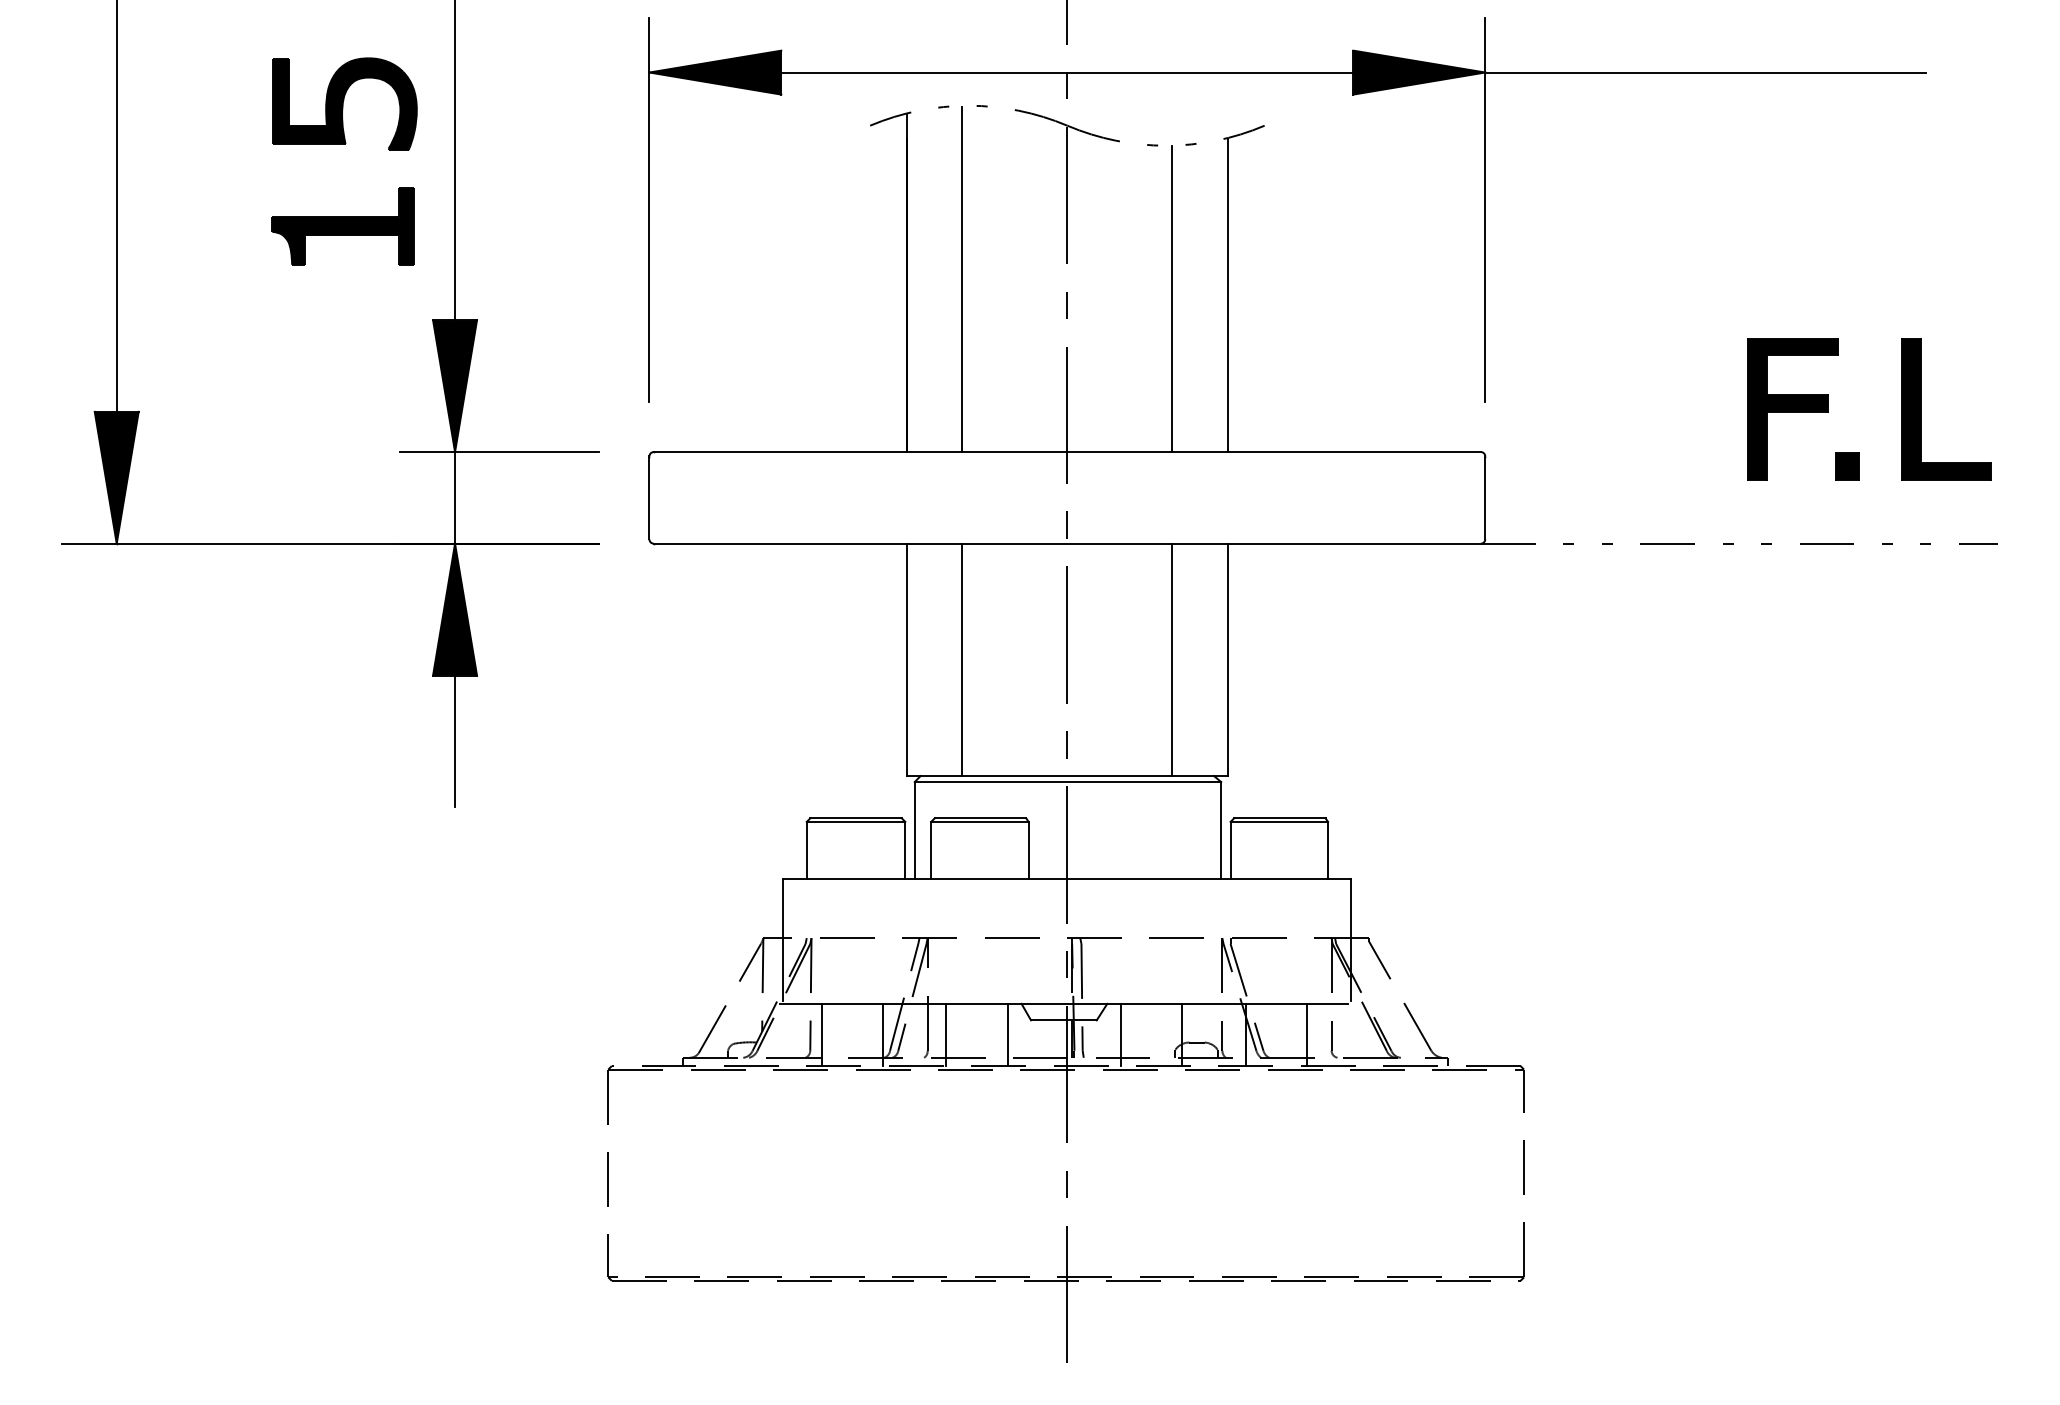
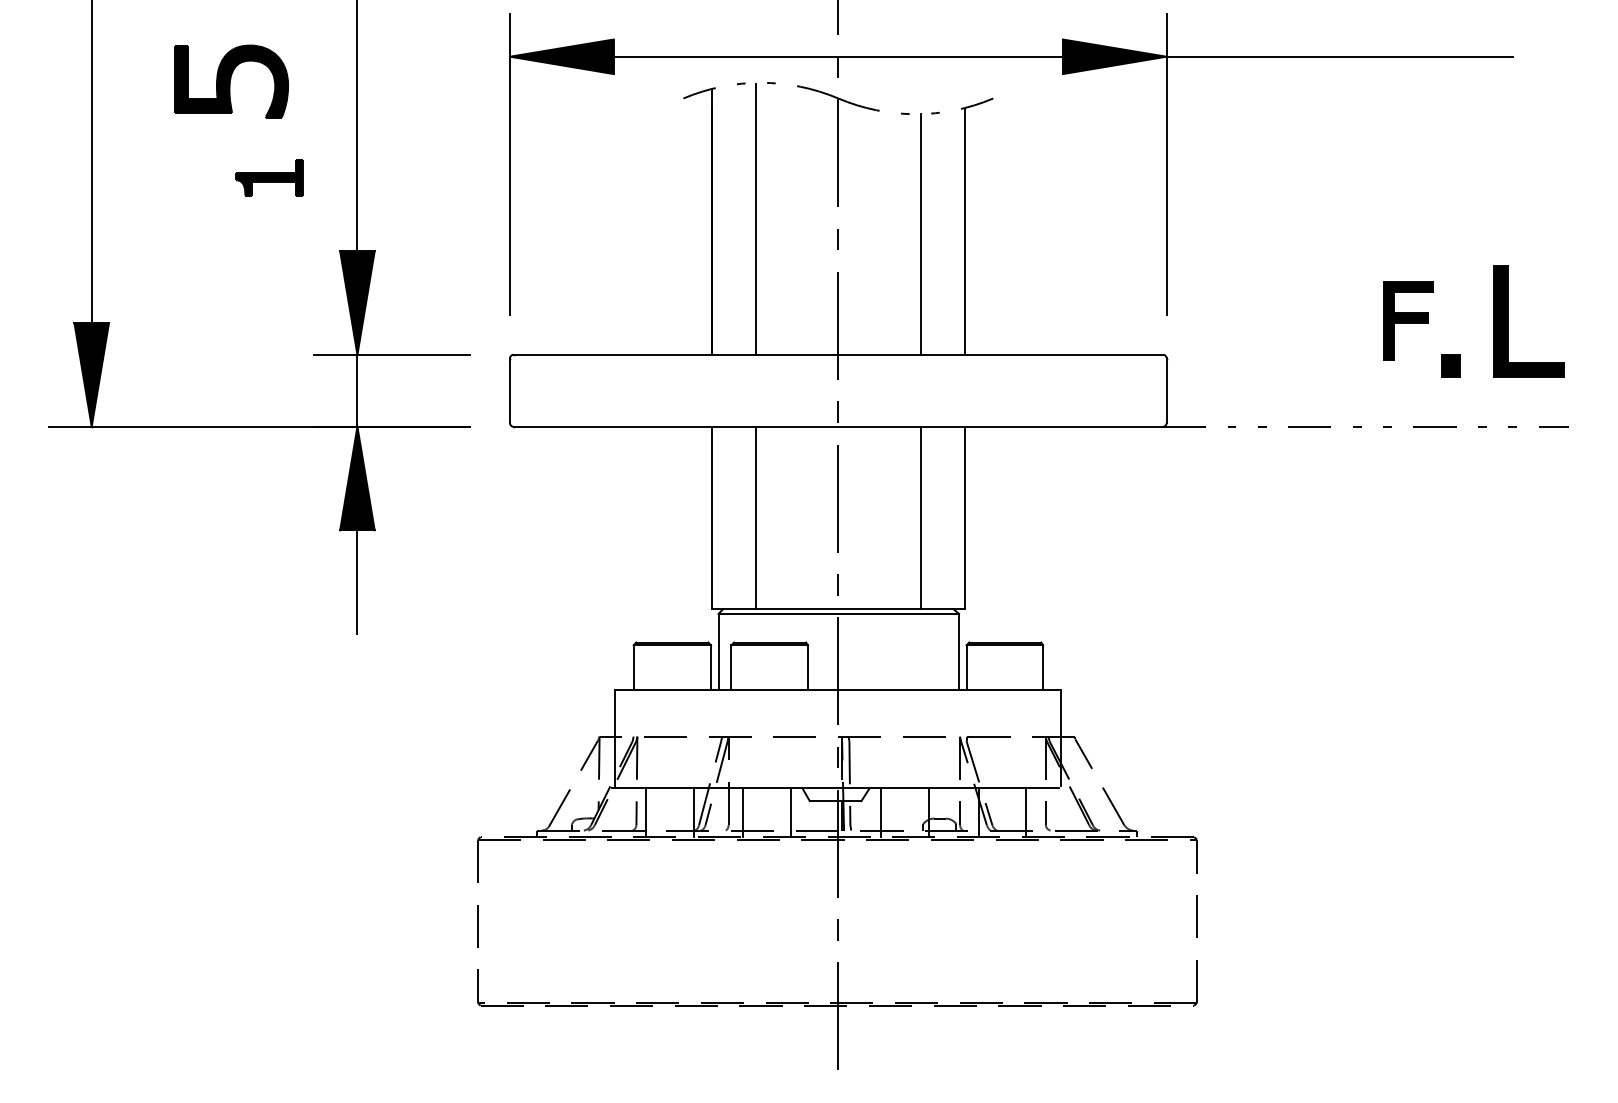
part: (344, 103) -> (231, 81), moved
part: (342, 226) -> (269, 177), size x0.6
part: (1792, 409) -> (1407, 321), size x0.7

